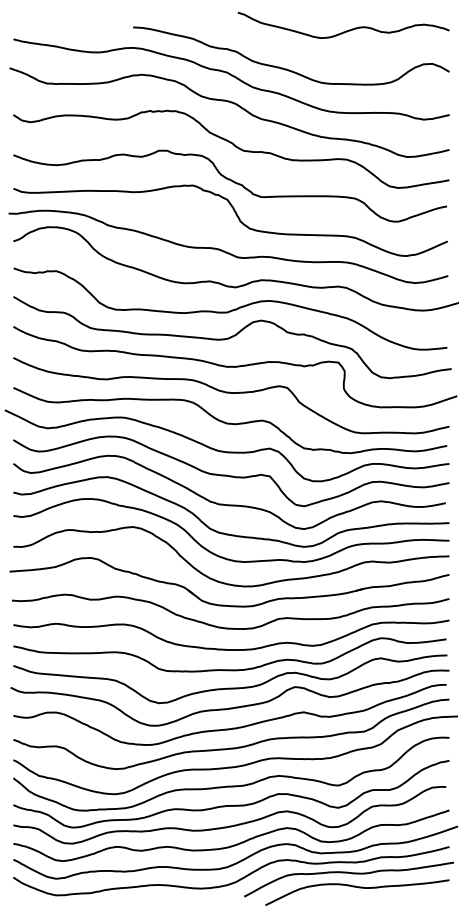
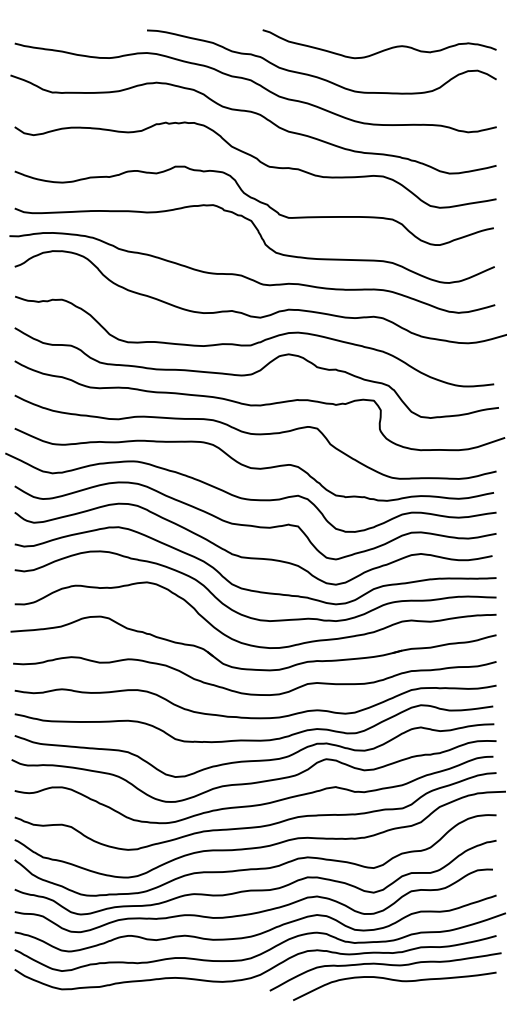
curve: (344, 31) -> (380, 50), moved

